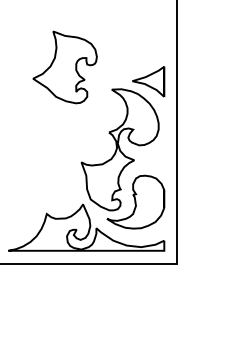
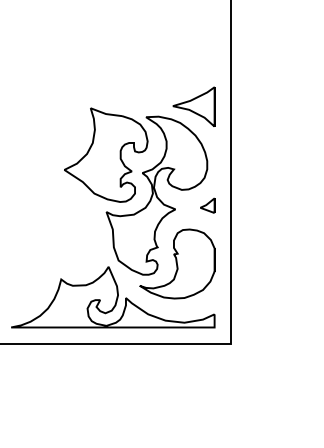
part: (65, 66) -> (106, 154), moved
part: (158, 157) -> (207, 205), added

